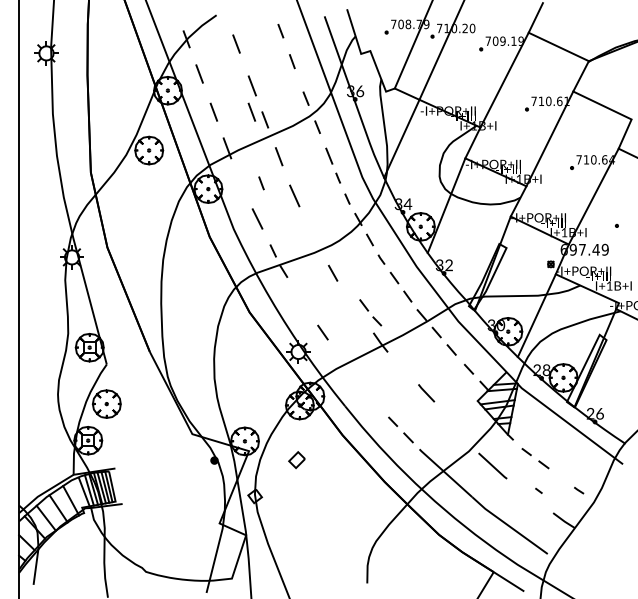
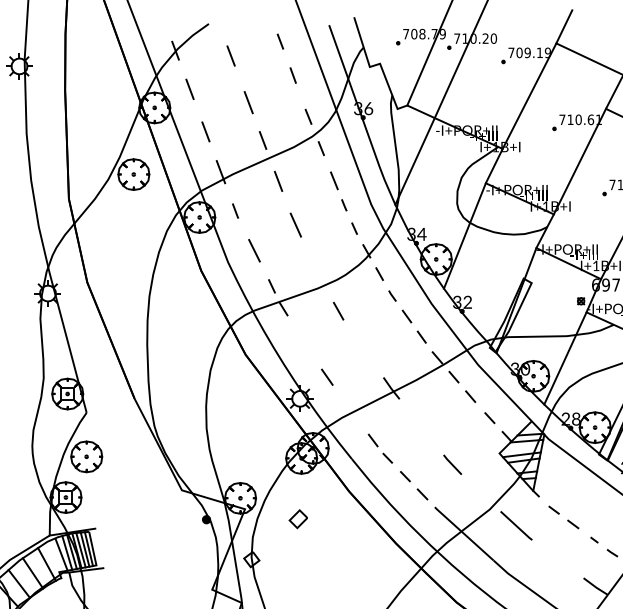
line: (251, 111) -> (247, 131), removed
line: (261, 183) -> (235, 211), moved
part: (370, 312) -> (380, 448), moved
line: (426, 393) -> (452, 465), moved
line: (538, 490) -> (593, 539), moved

